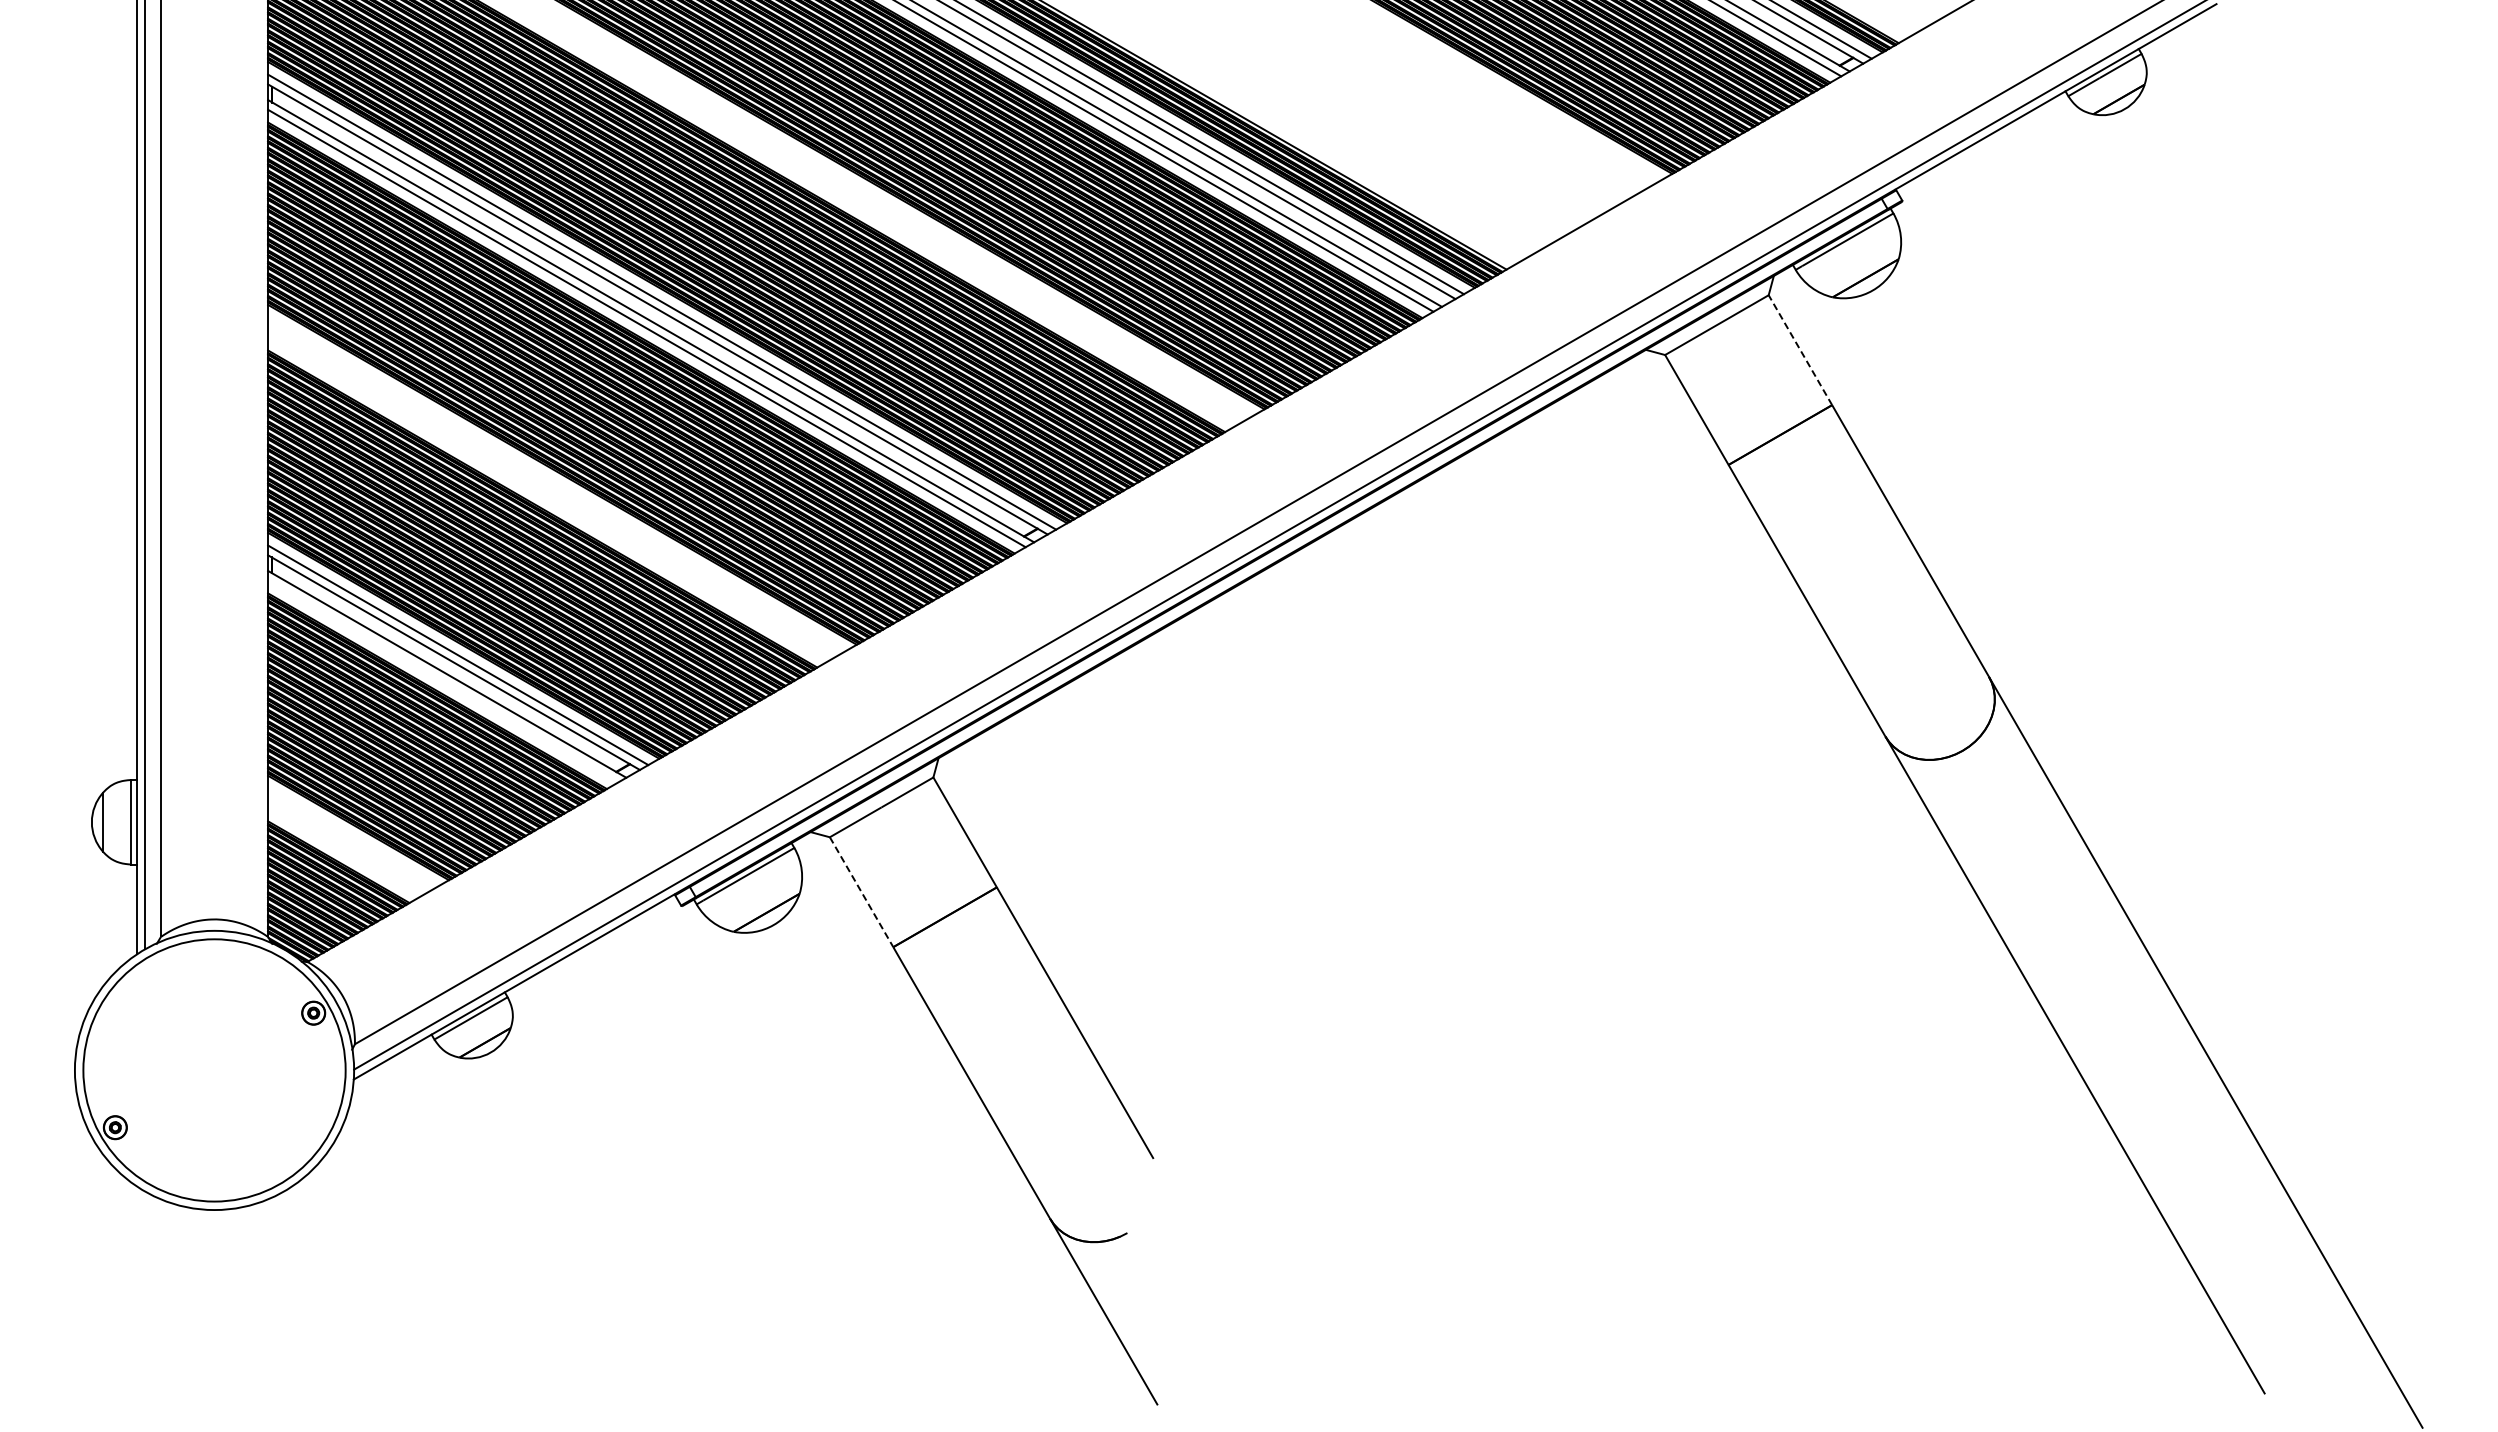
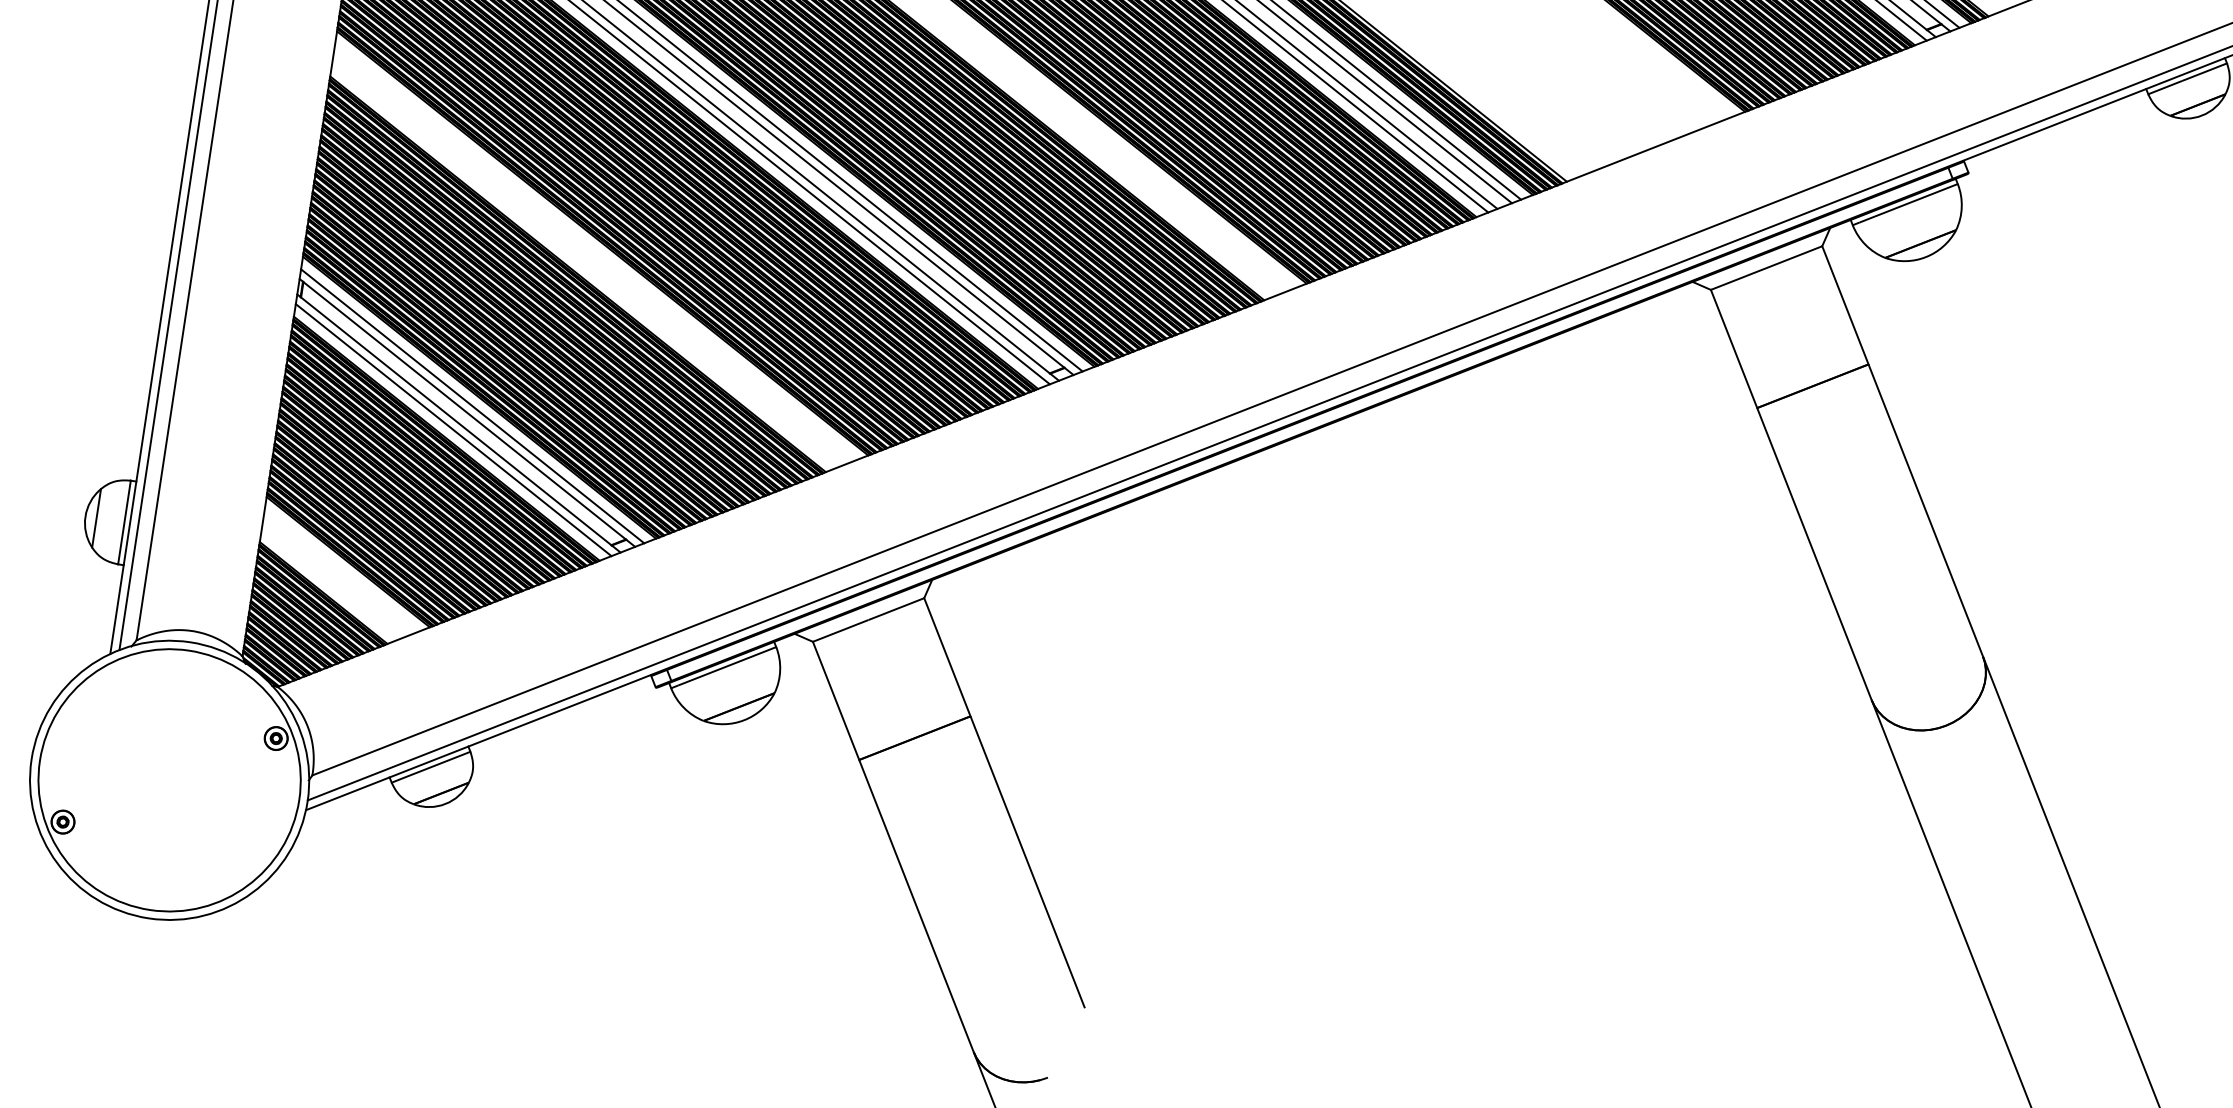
line: (1800, 349) -> (1845, 304), dashed -> solid
line: (442, 681) -> (453, 429), added
line: (861, 892) -> (835, 701), dashed -> solid

